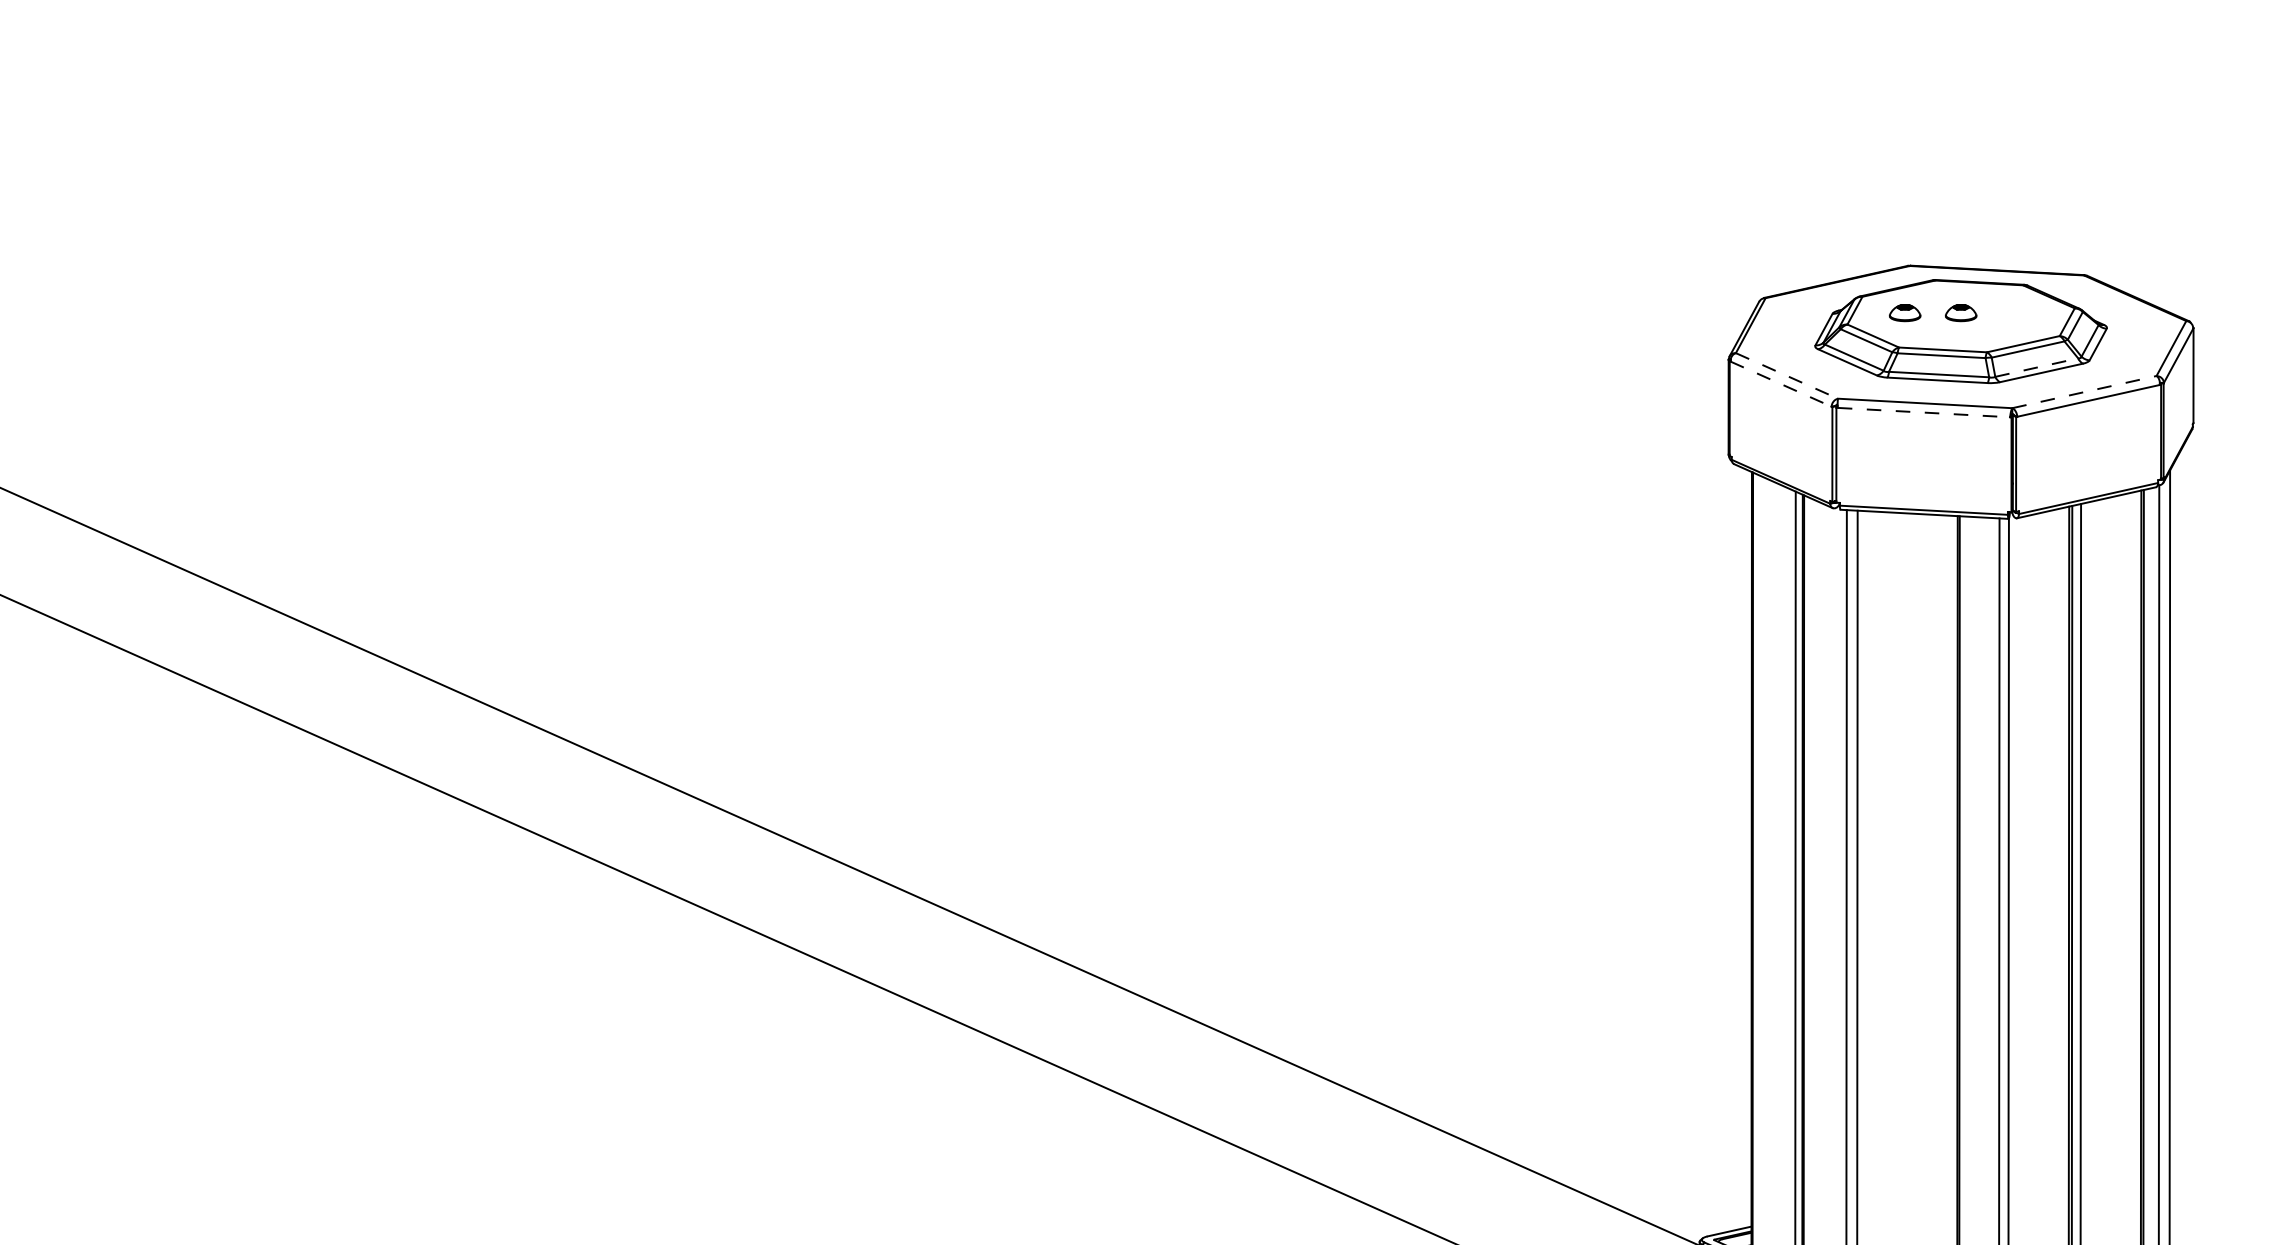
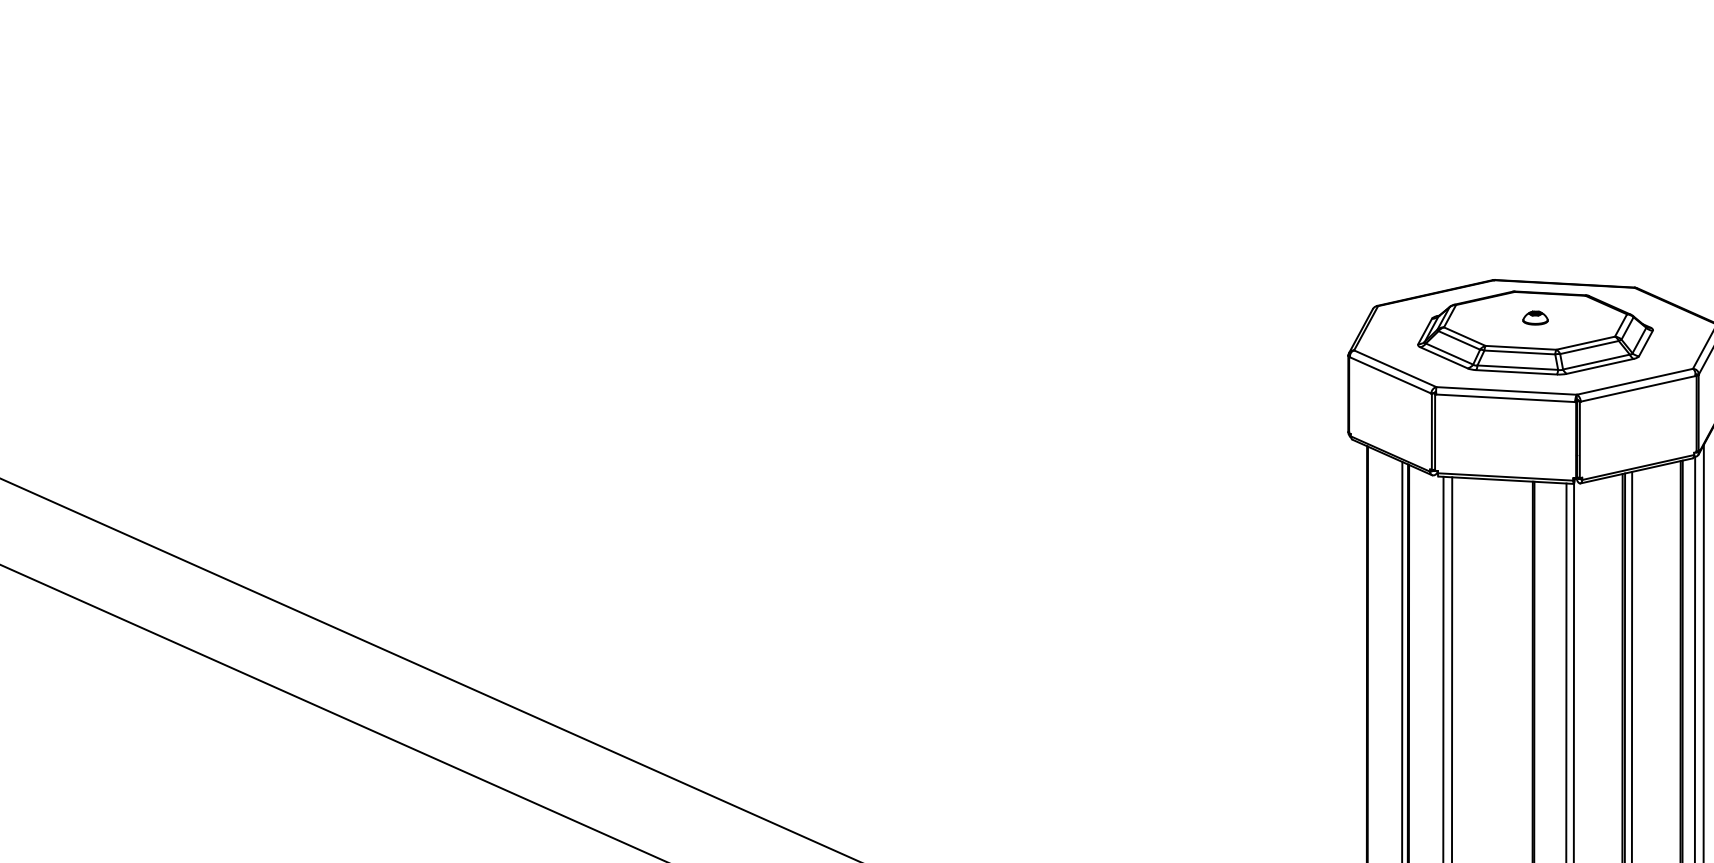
part: (1905, 313) -> (1490, 318), removed
line: (2037, 367) -> (1597, 361), dashed -> solid
line: (1786, 375) -> (1394, 368), dashed -> solid
line: (1781, 384) -> (1390, 375), dashed -> solid
line: (2084, 392) -> (1634, 382), dashed -> solid
line: (1924, 412) -> (1506, 398), dashed -> solid

